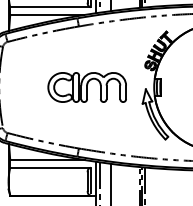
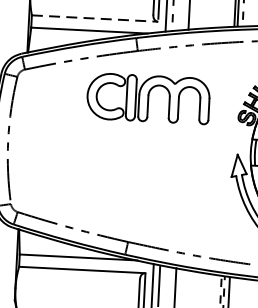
line: (51, 7) -> (96, 19), solid -> dashed
part: (86, 87) -> (147, 98), moved

